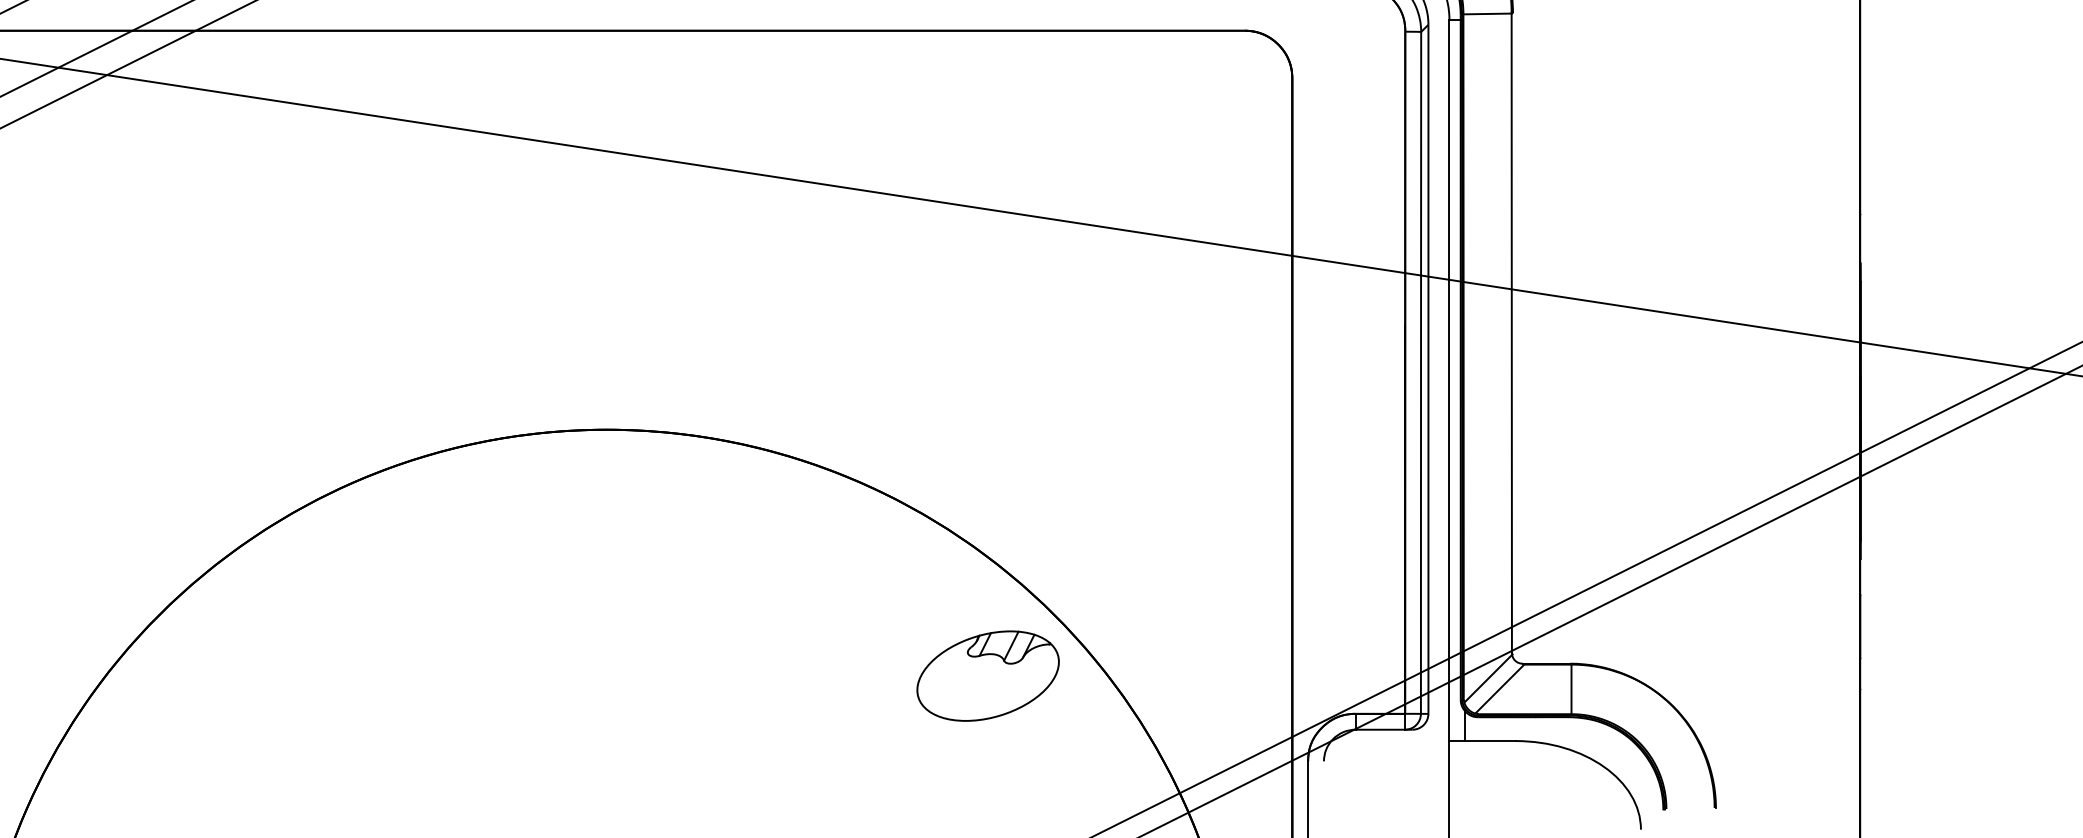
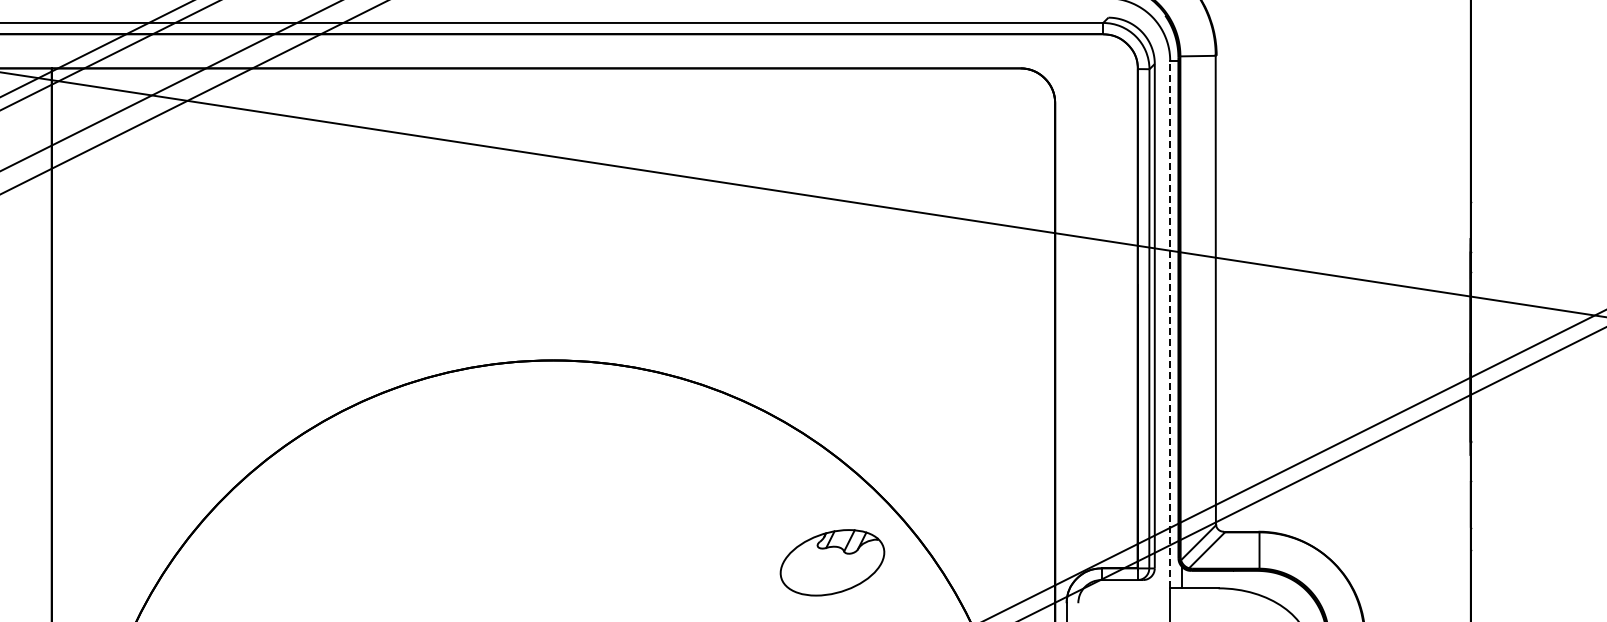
line: (1449, 380) -> (1170, 324), solid -> dashed
part: (988, 675) -> (832, 562), moved

